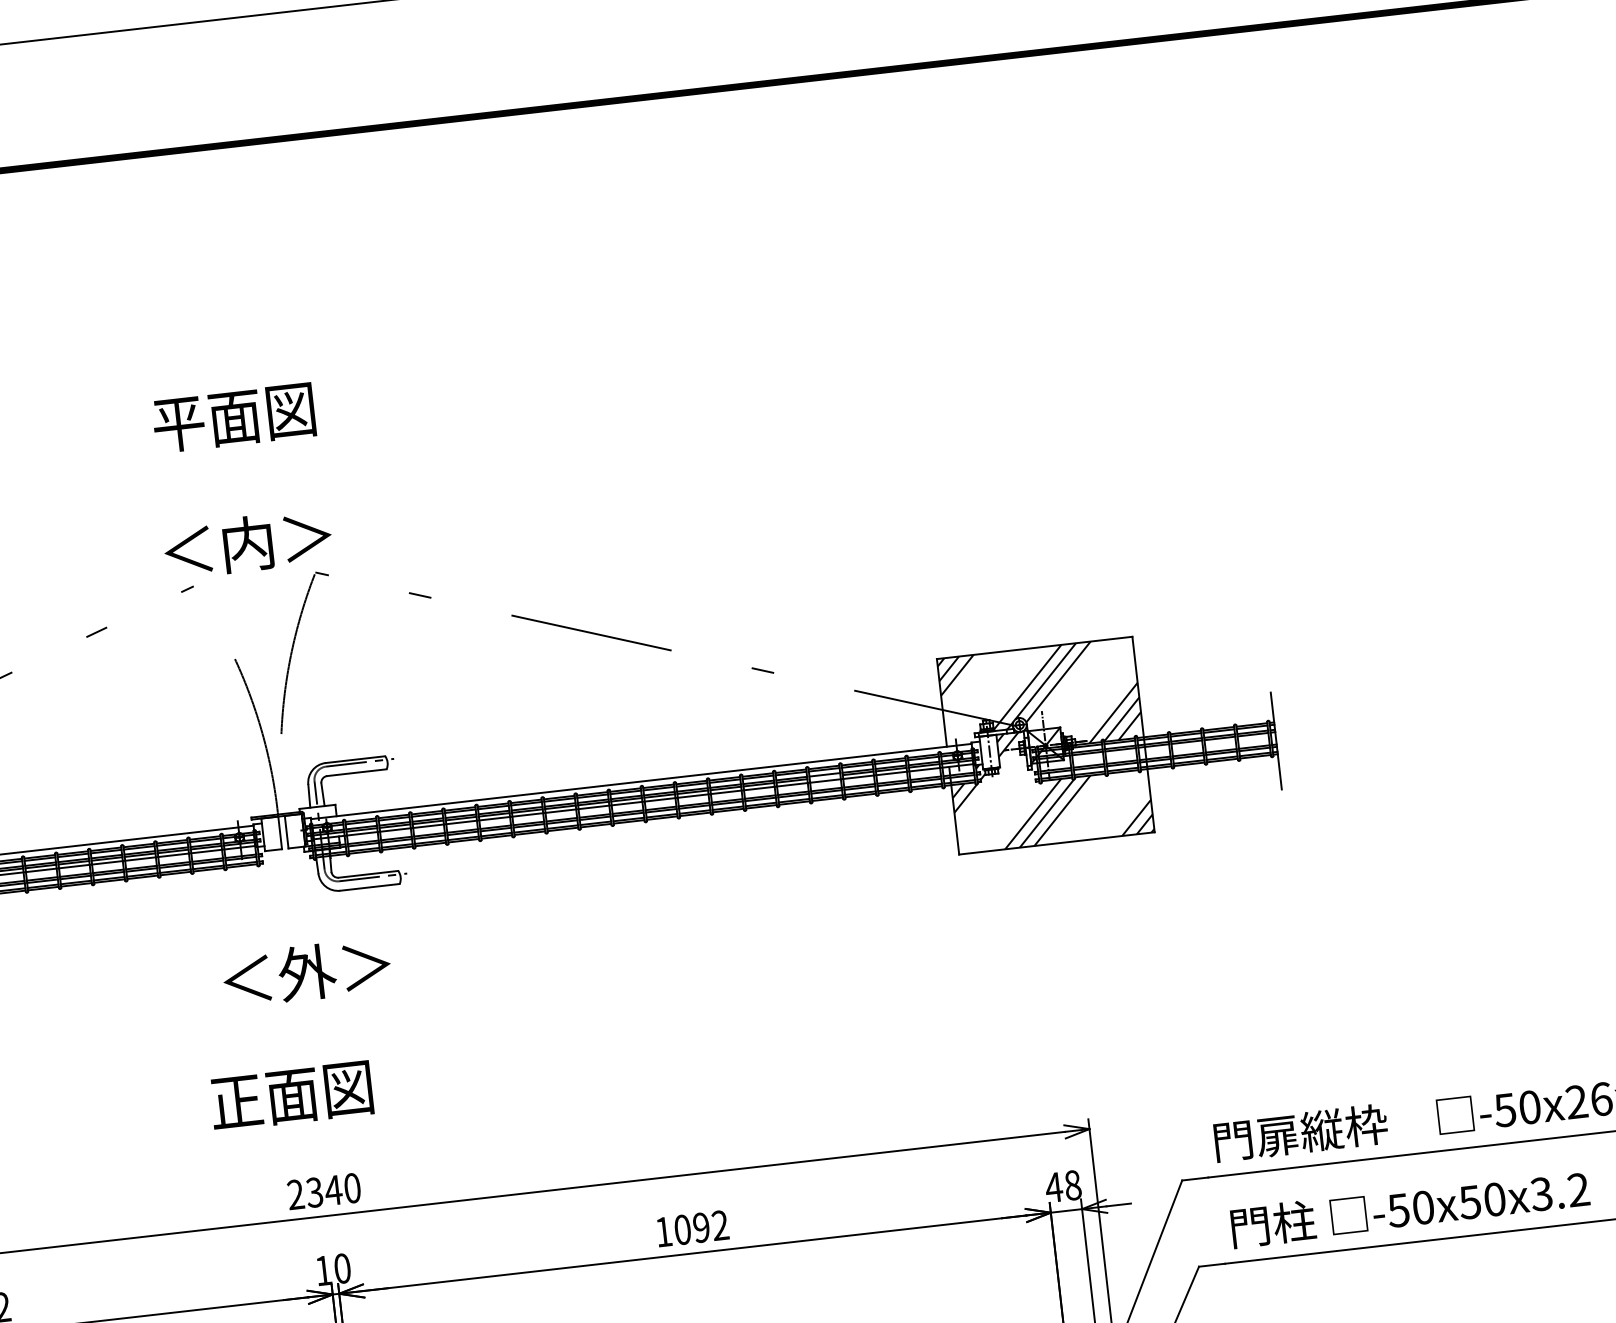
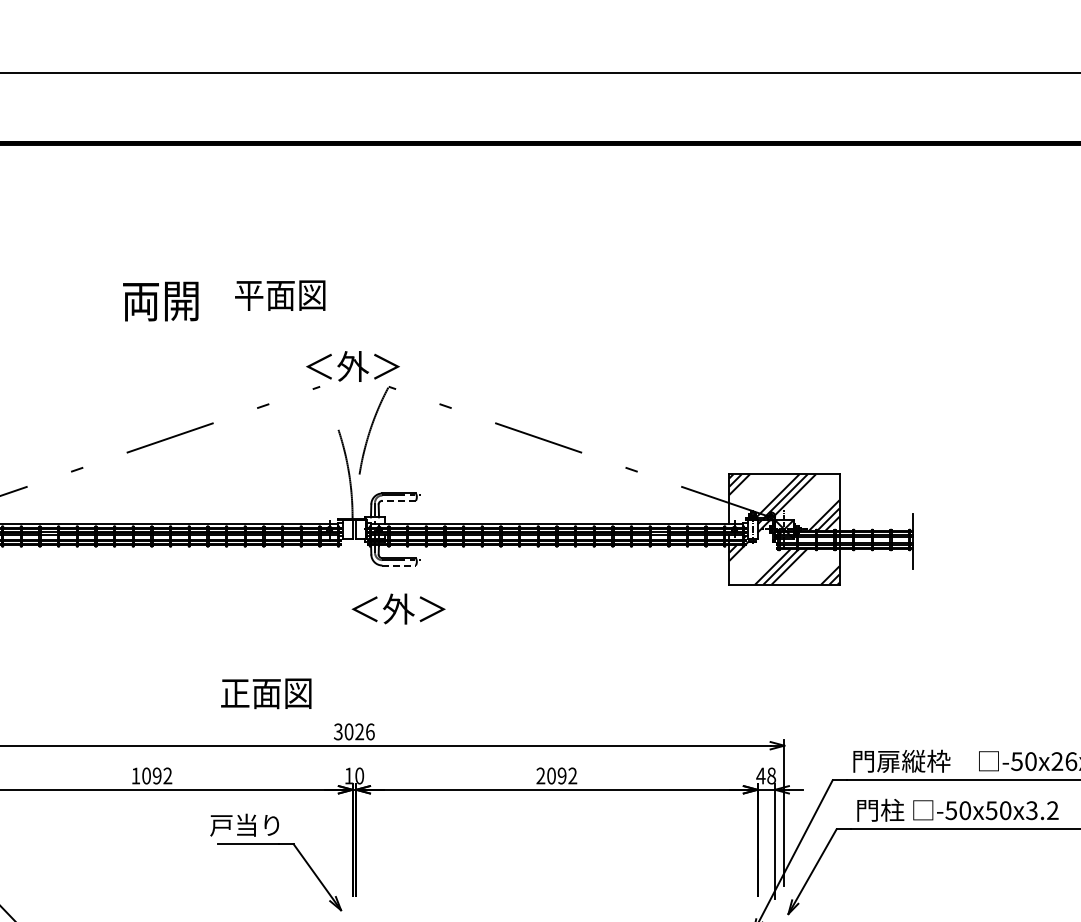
text: (234, 417) -> (280, 295), moved
text: (248, 543) -> (353, 366), ＜内＞ -> ＜外＞
line: (357, 772) -> (399, 500), solid -> dashed
line: (370, 887) -> (399, 565), solid -> dashed
text: (306, 971) -> (398, 608), moved
text: (291, 1095) -> (266, 693), moved
text: (322, 1190) -> (353, 731), 2340 -> 3026
text: (663, 1231) -> (540, 775), 1092 -> 2092

